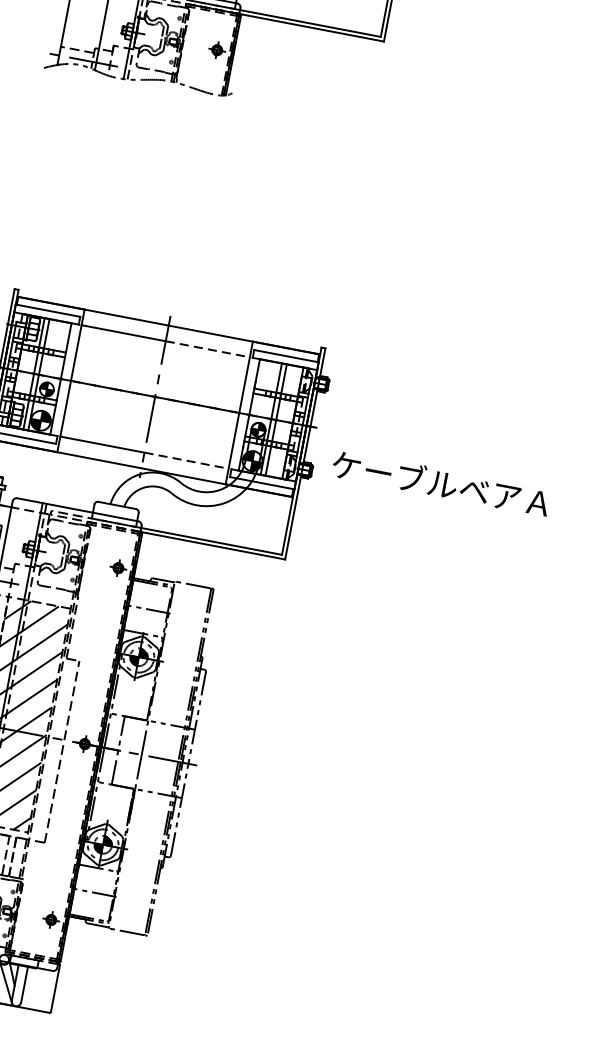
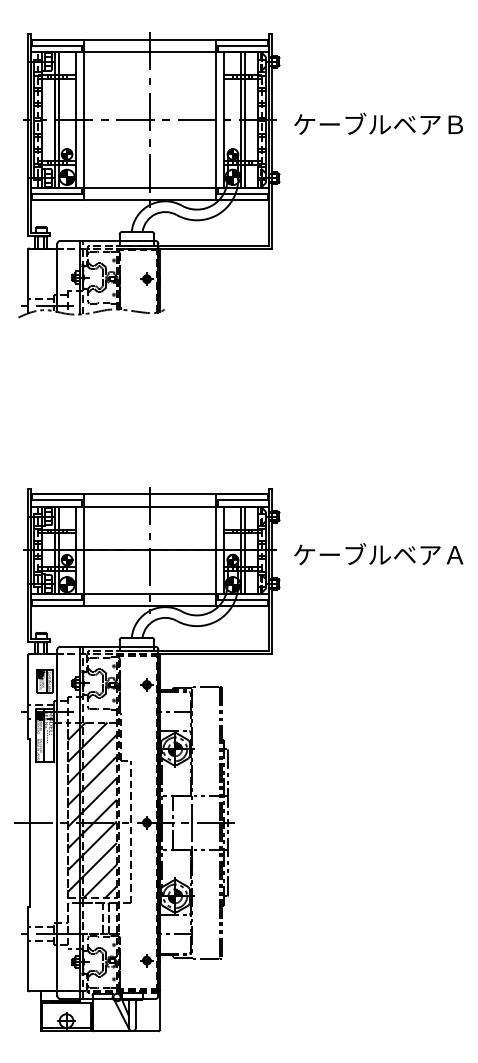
line: (207, 349) -> (182, 506), dashed -> solid
line: (186, 460) -> (182, 593), dashed -> solid
text: (440, 483) -> (378, 554), moved

